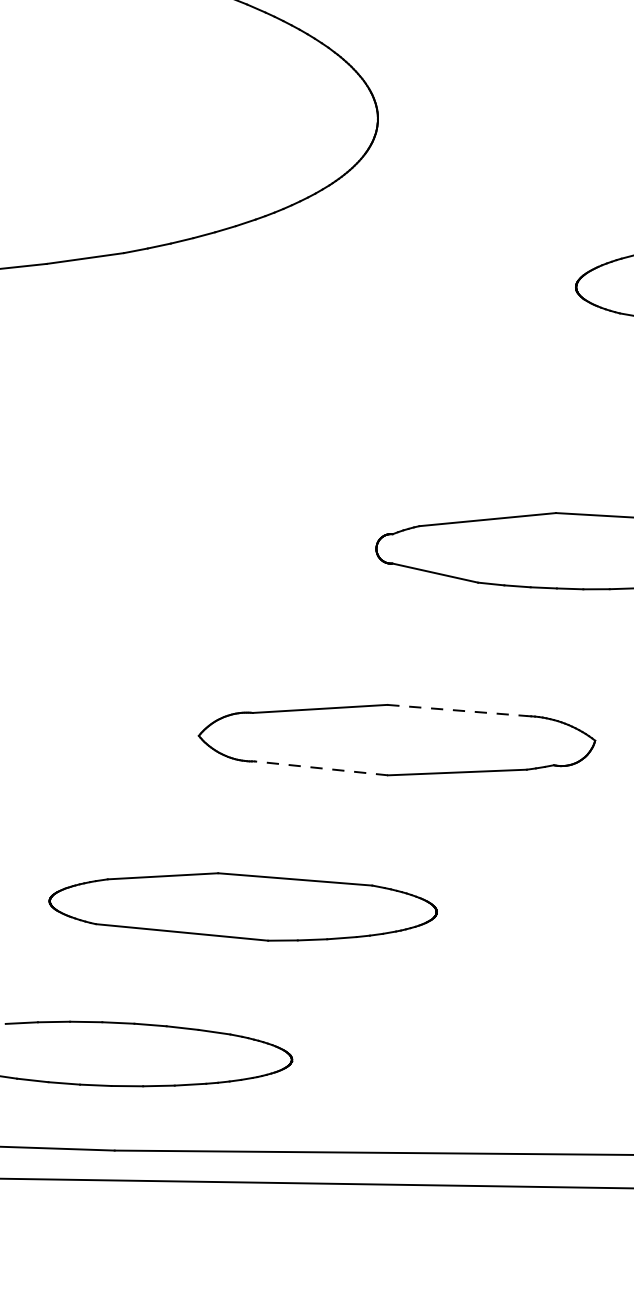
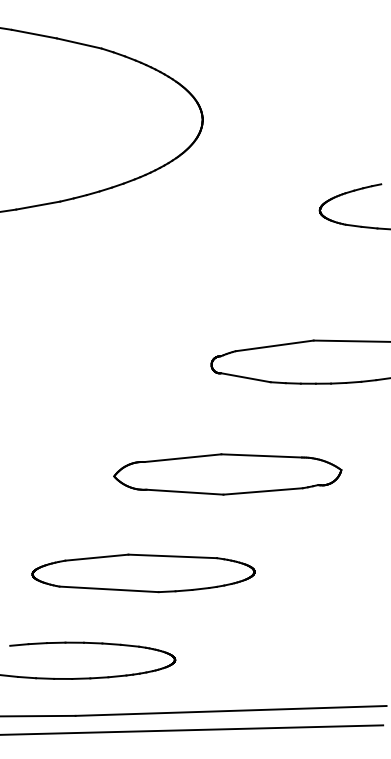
line: (458, 709) -> (262, 455), dashed -> solid
line: (321, 768) -> (185, 492), dashed -> solid

